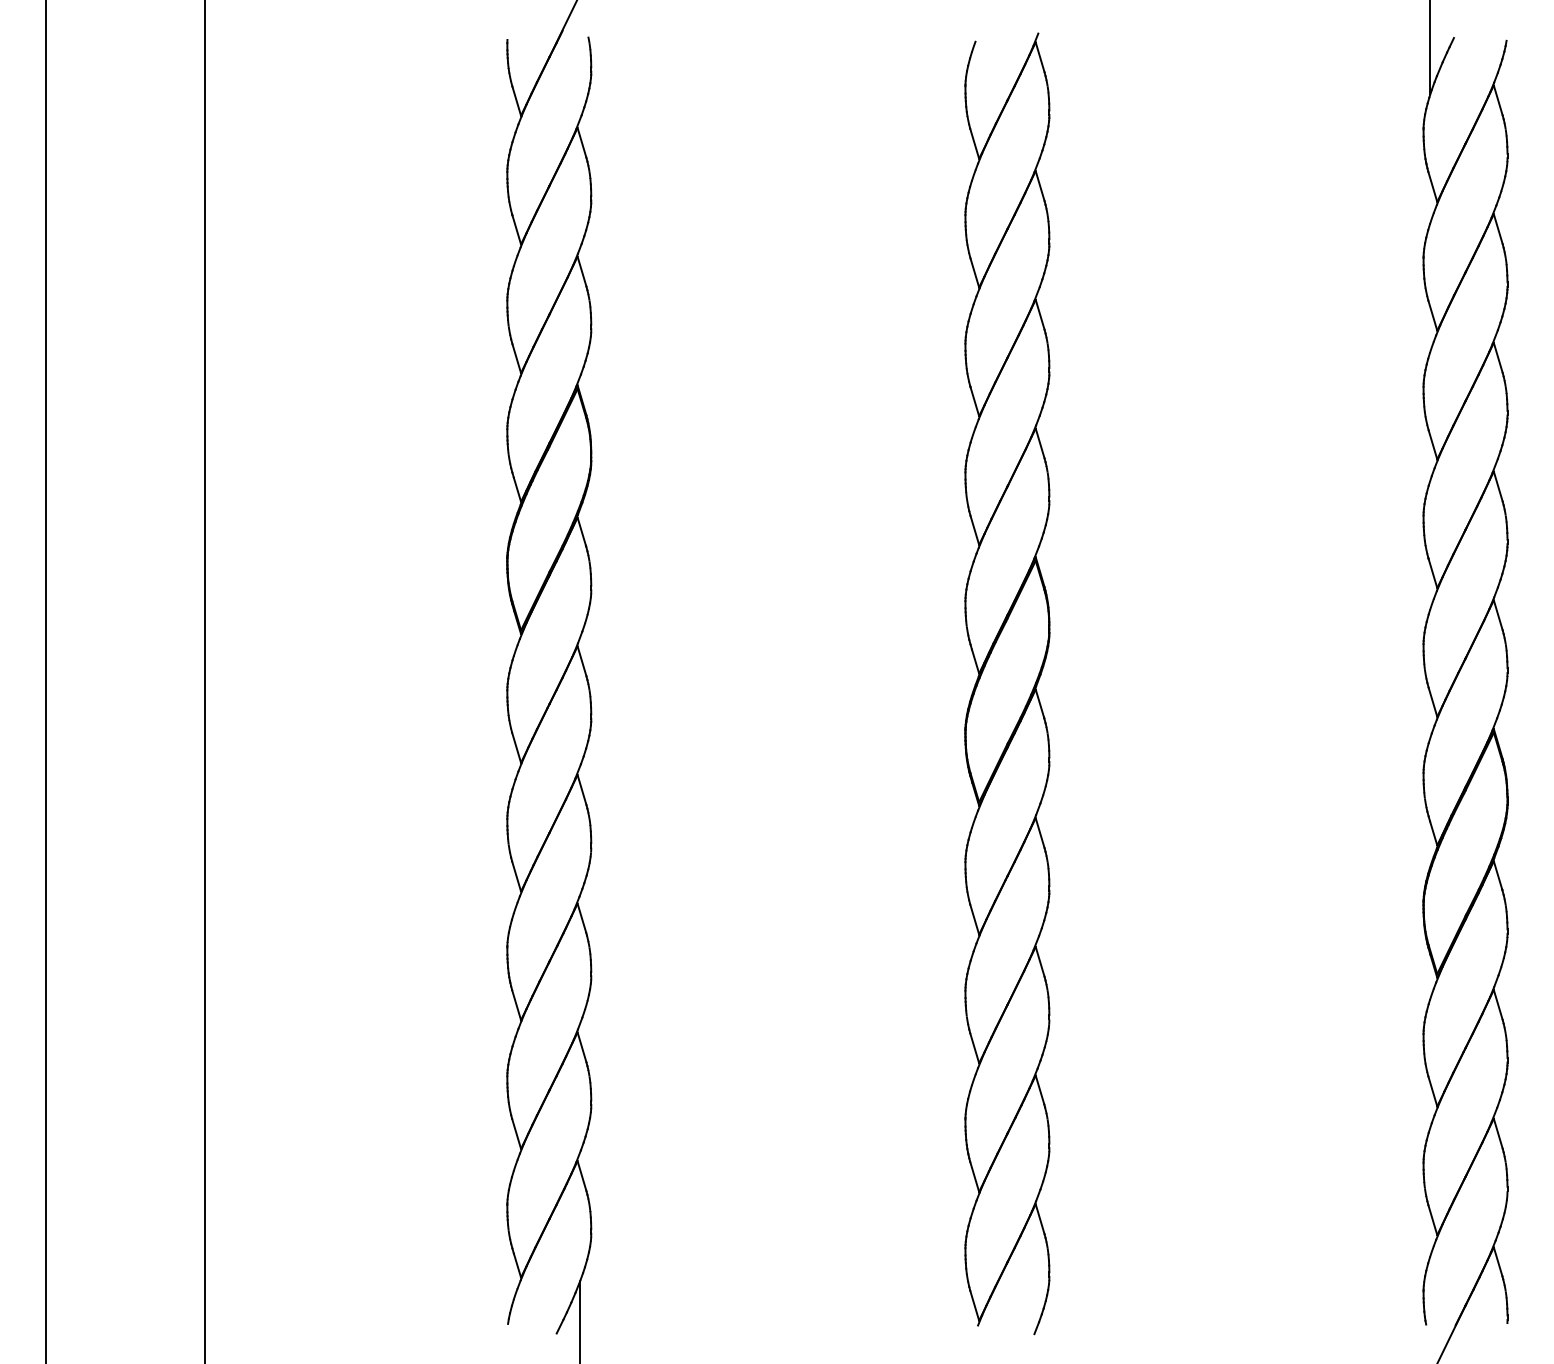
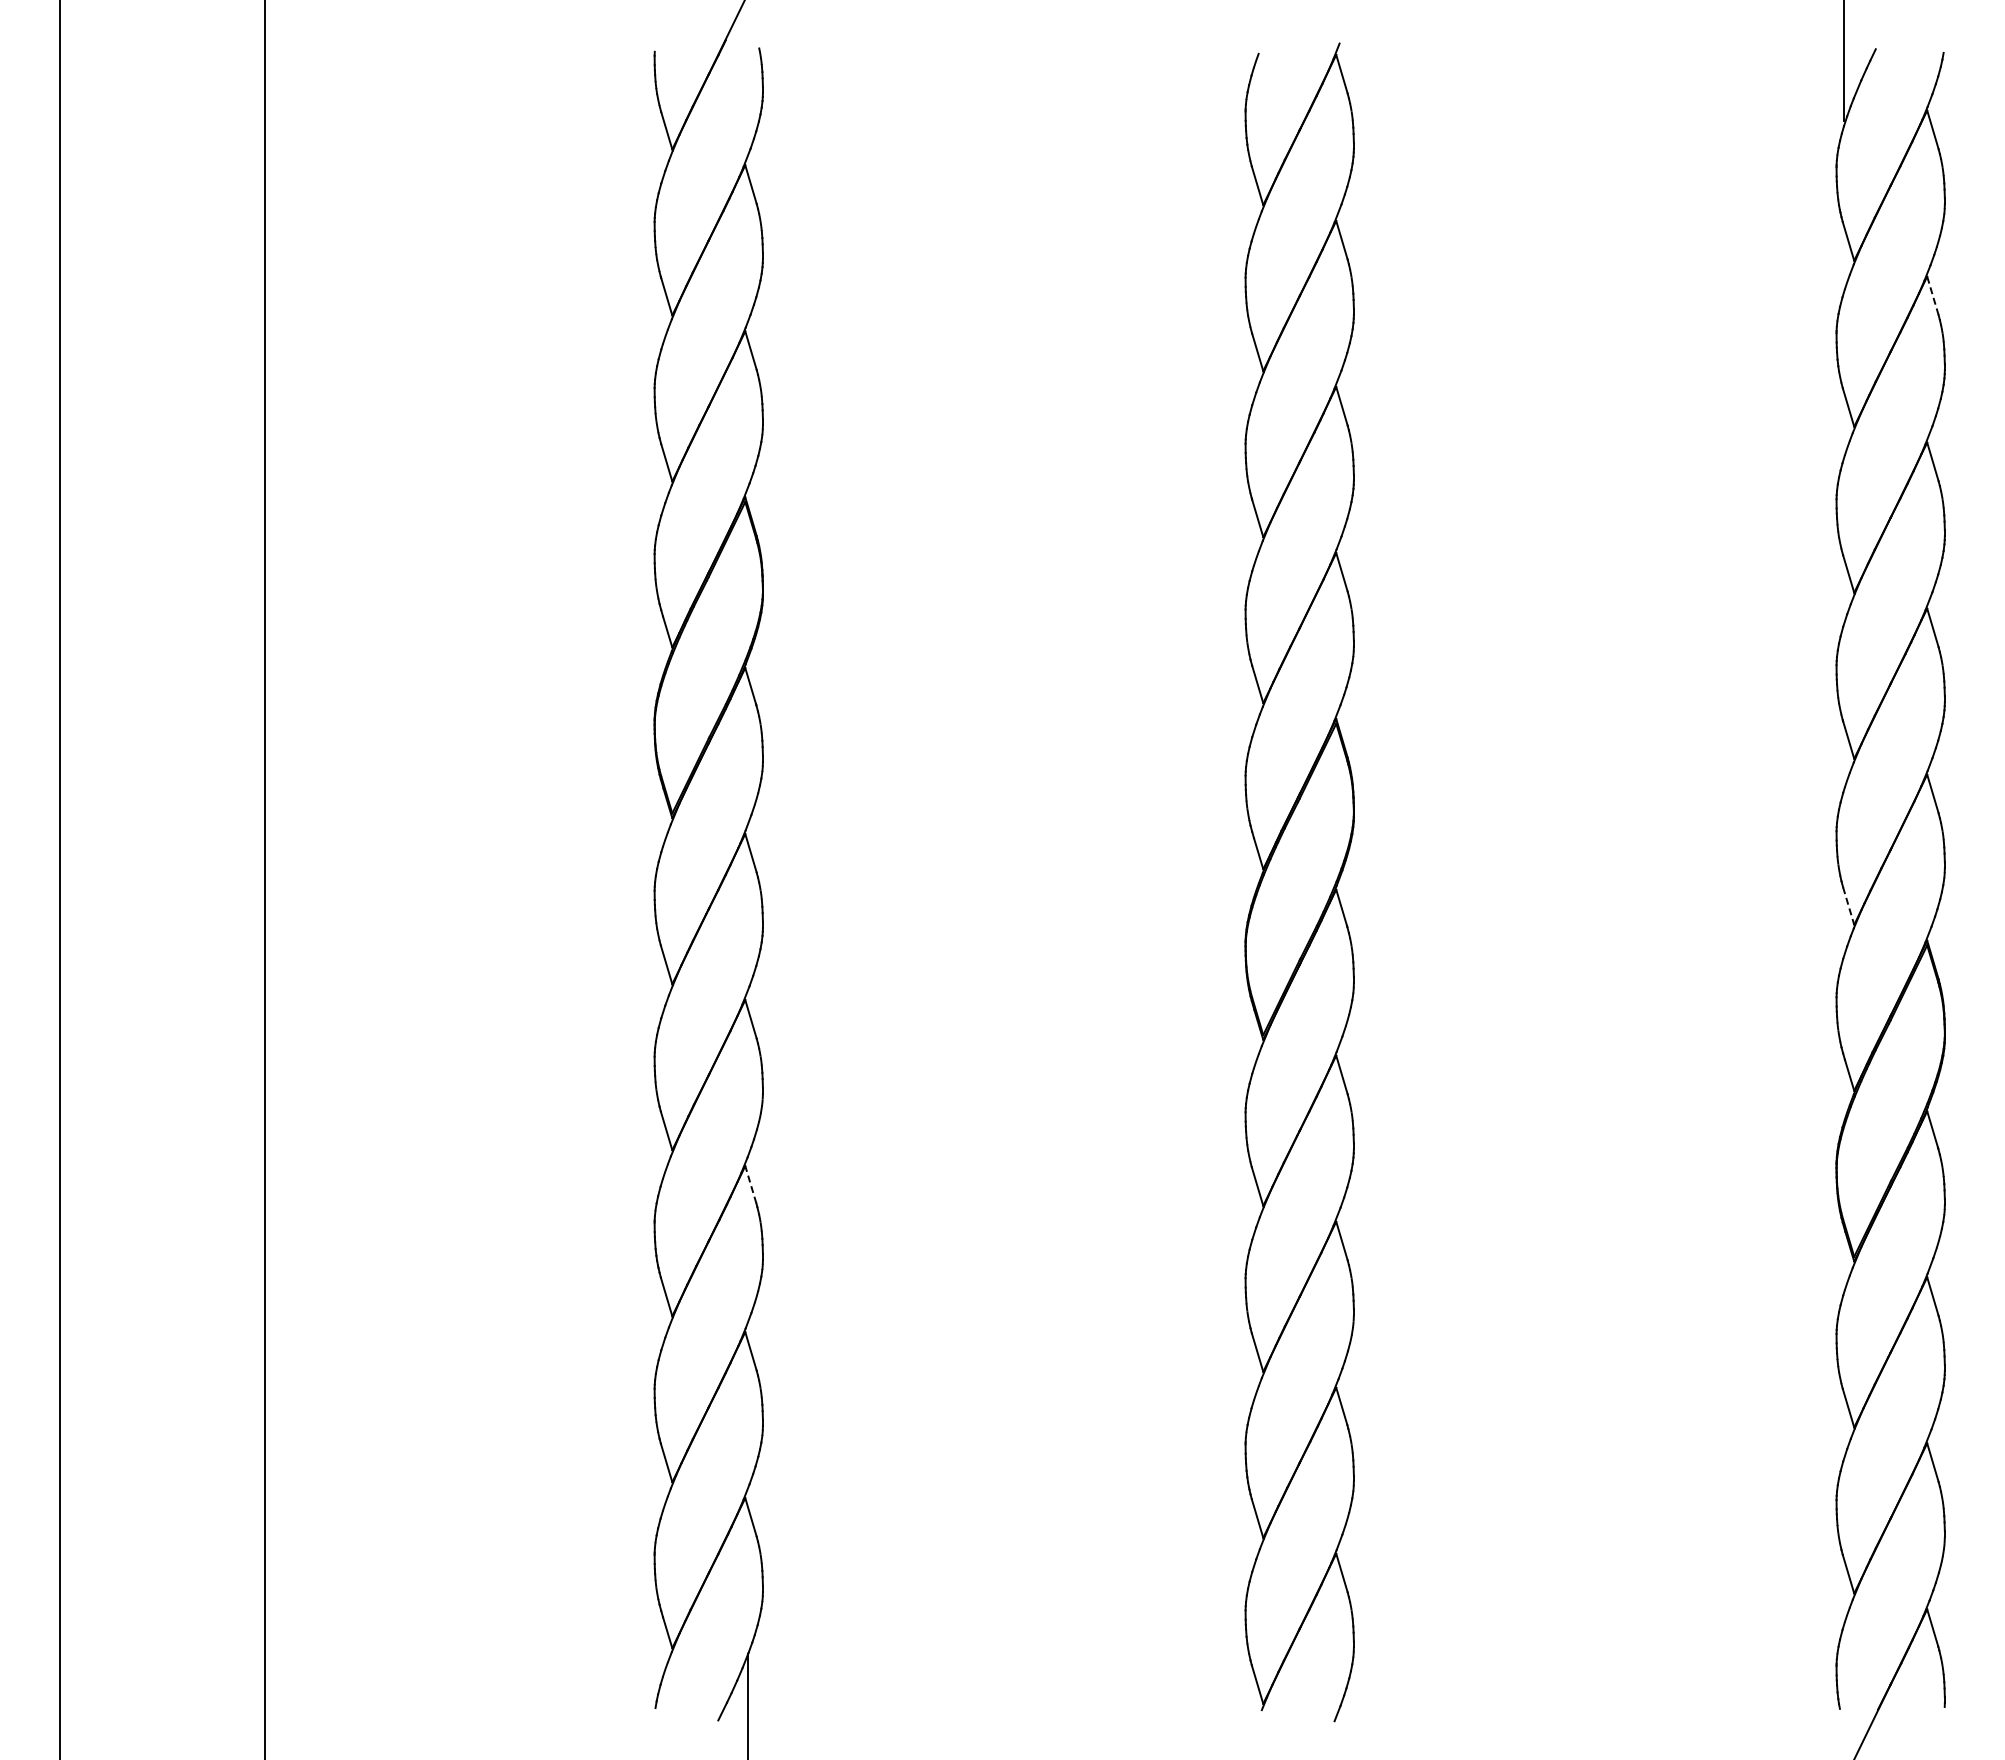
line: (1497, 228) -> (1932, 295), solid -> dashed
line: (1432, 702) -> (1848, 906), solid -> dashed
line: (581, 918) -> (750, 1184), solid -> dashed

